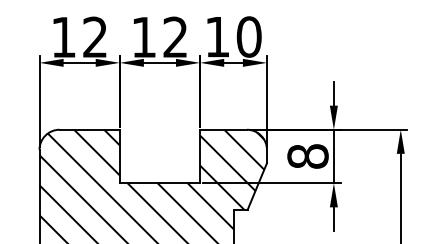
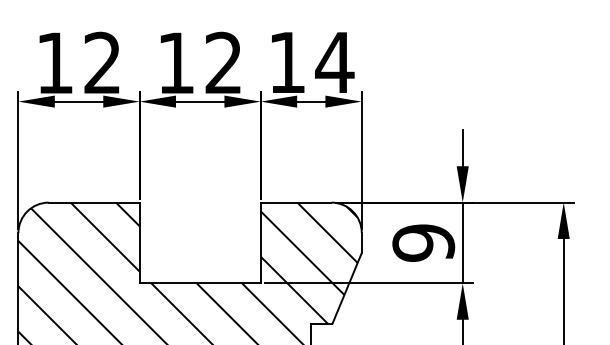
text: (249, 36) -> (335, 61), 10 -> 14
text: (307, 156) -> (422, 242), 8 -> 9

